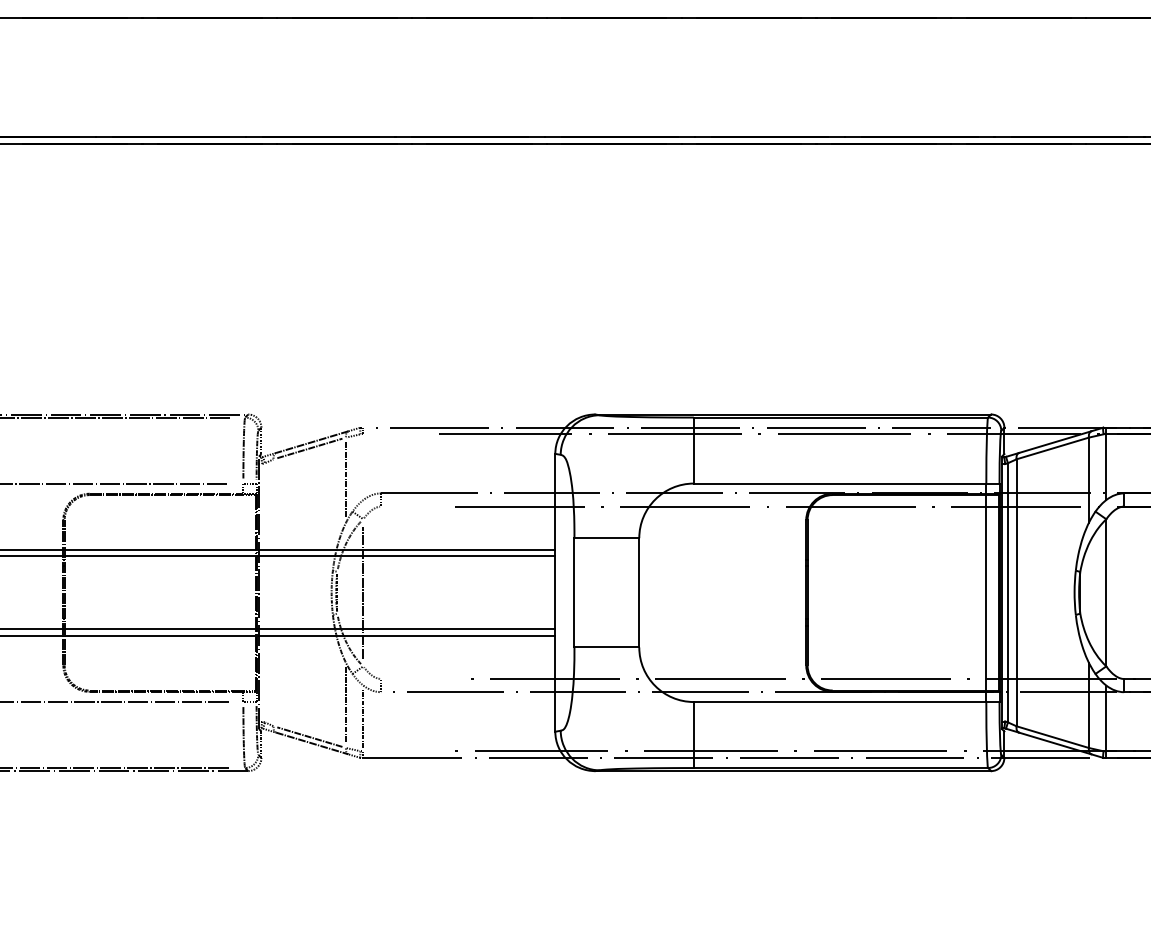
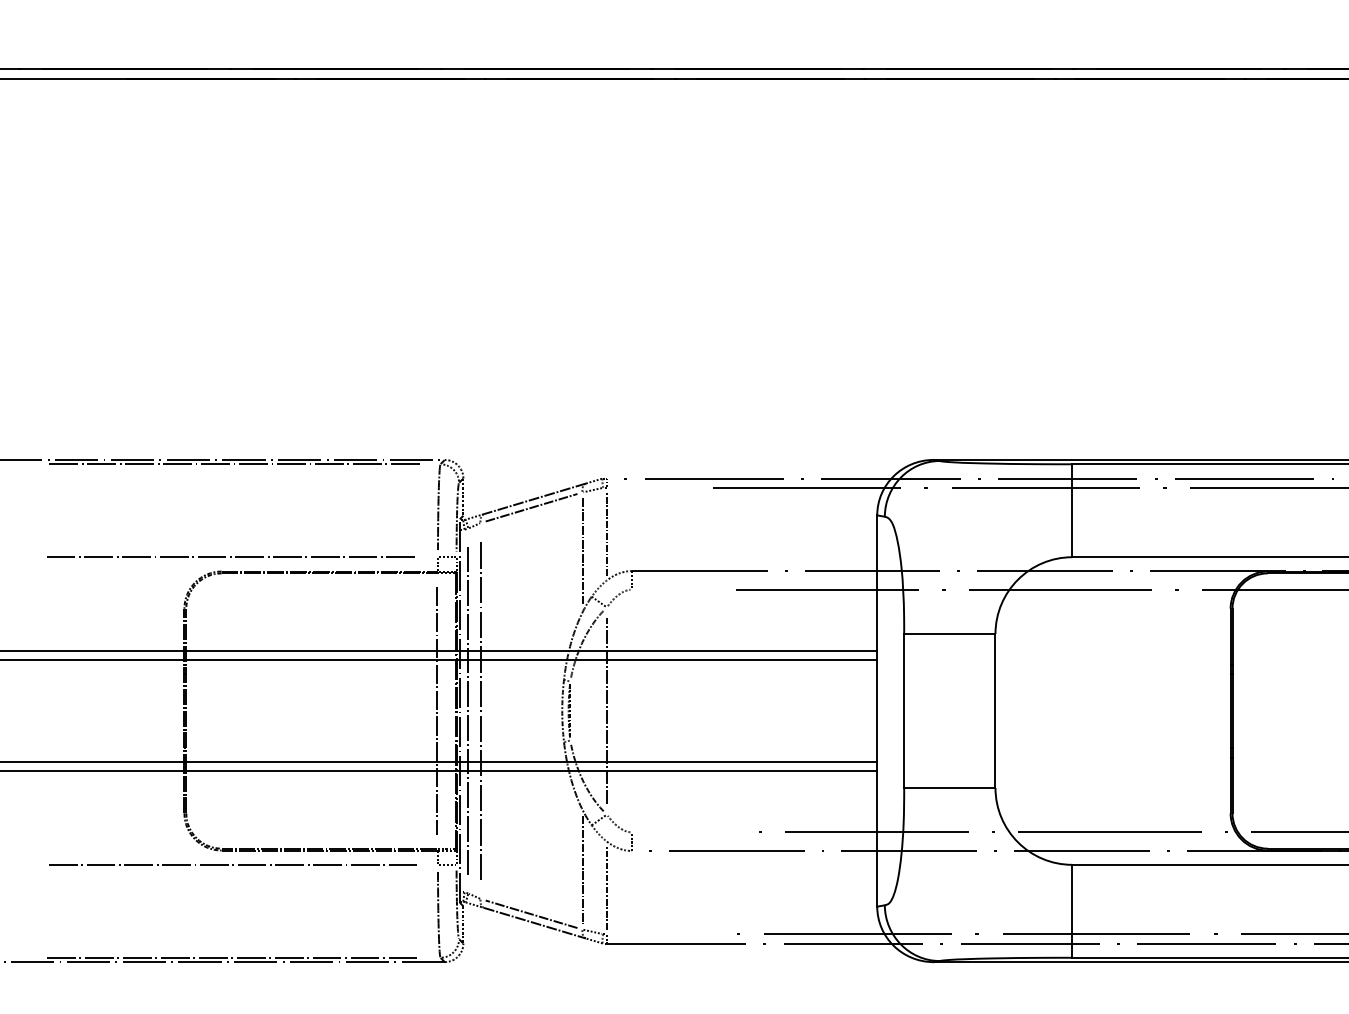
line: (363, 466) -> (607, 533), added
line: (242, 592) -> (436, 710), added
line: (265, 592) -> (469, 710), added
line: (273, 592) -> (480, 710), added

